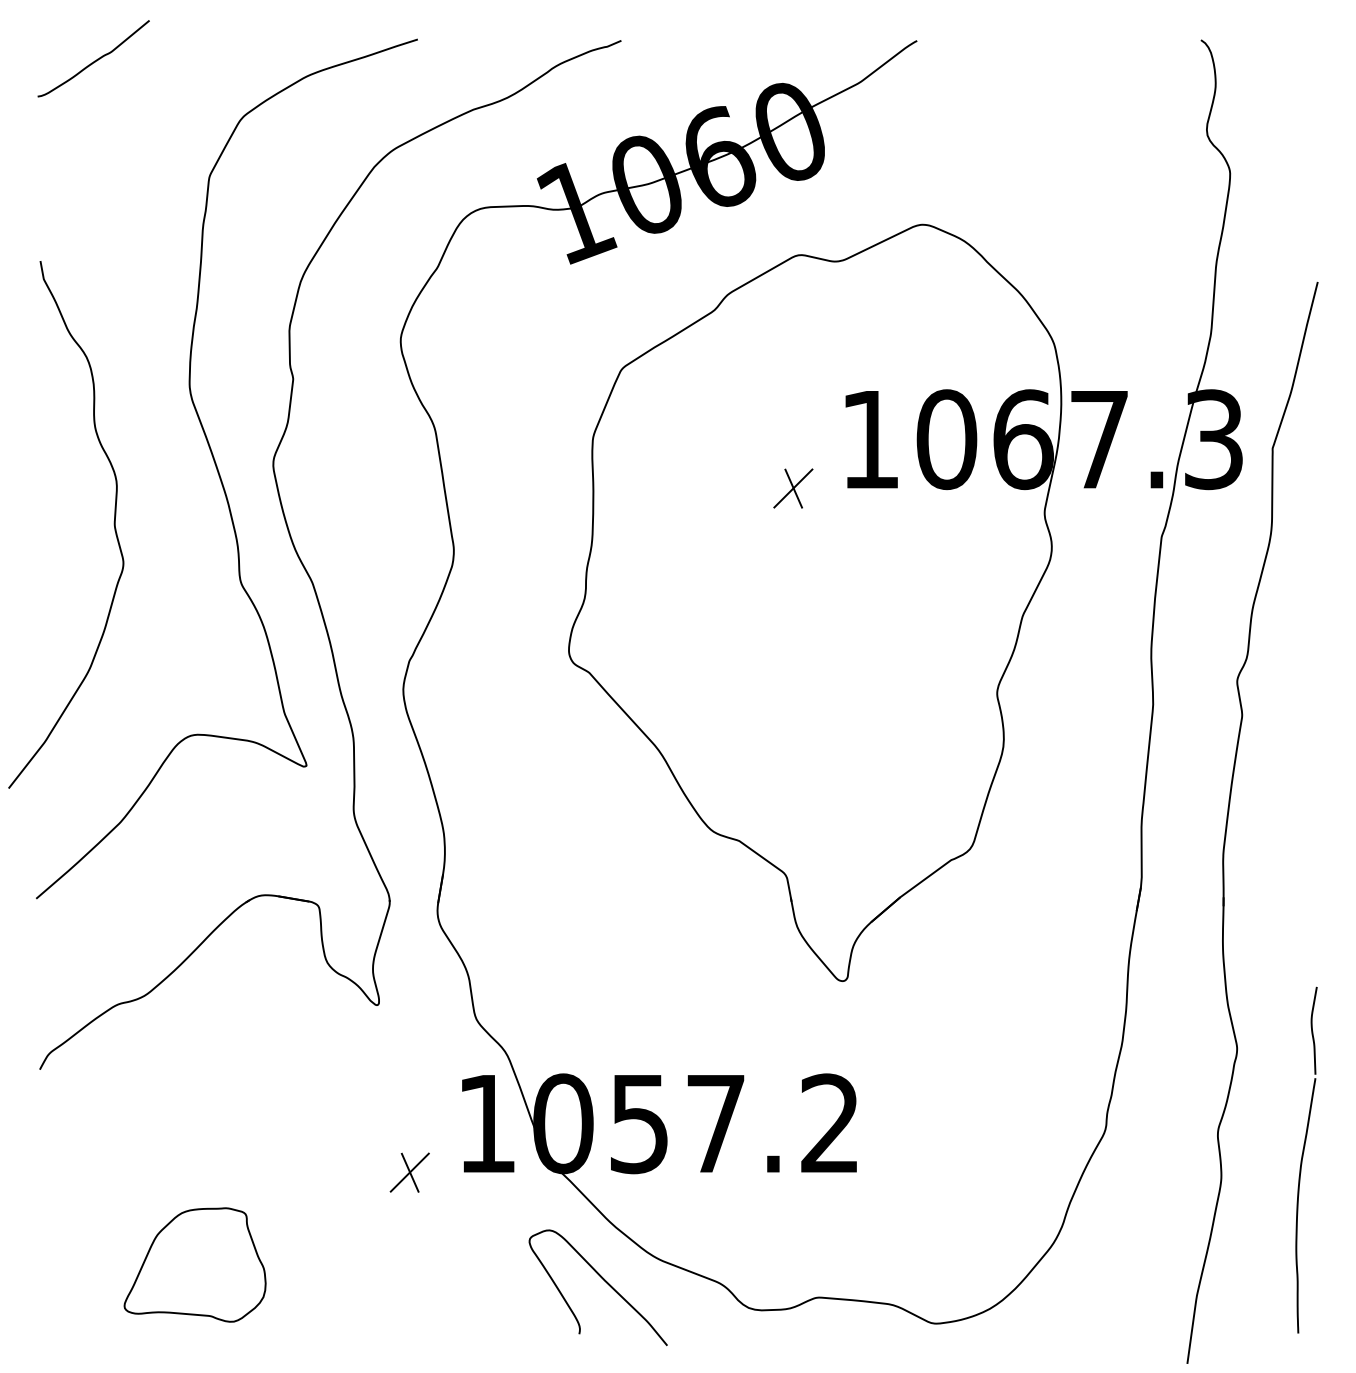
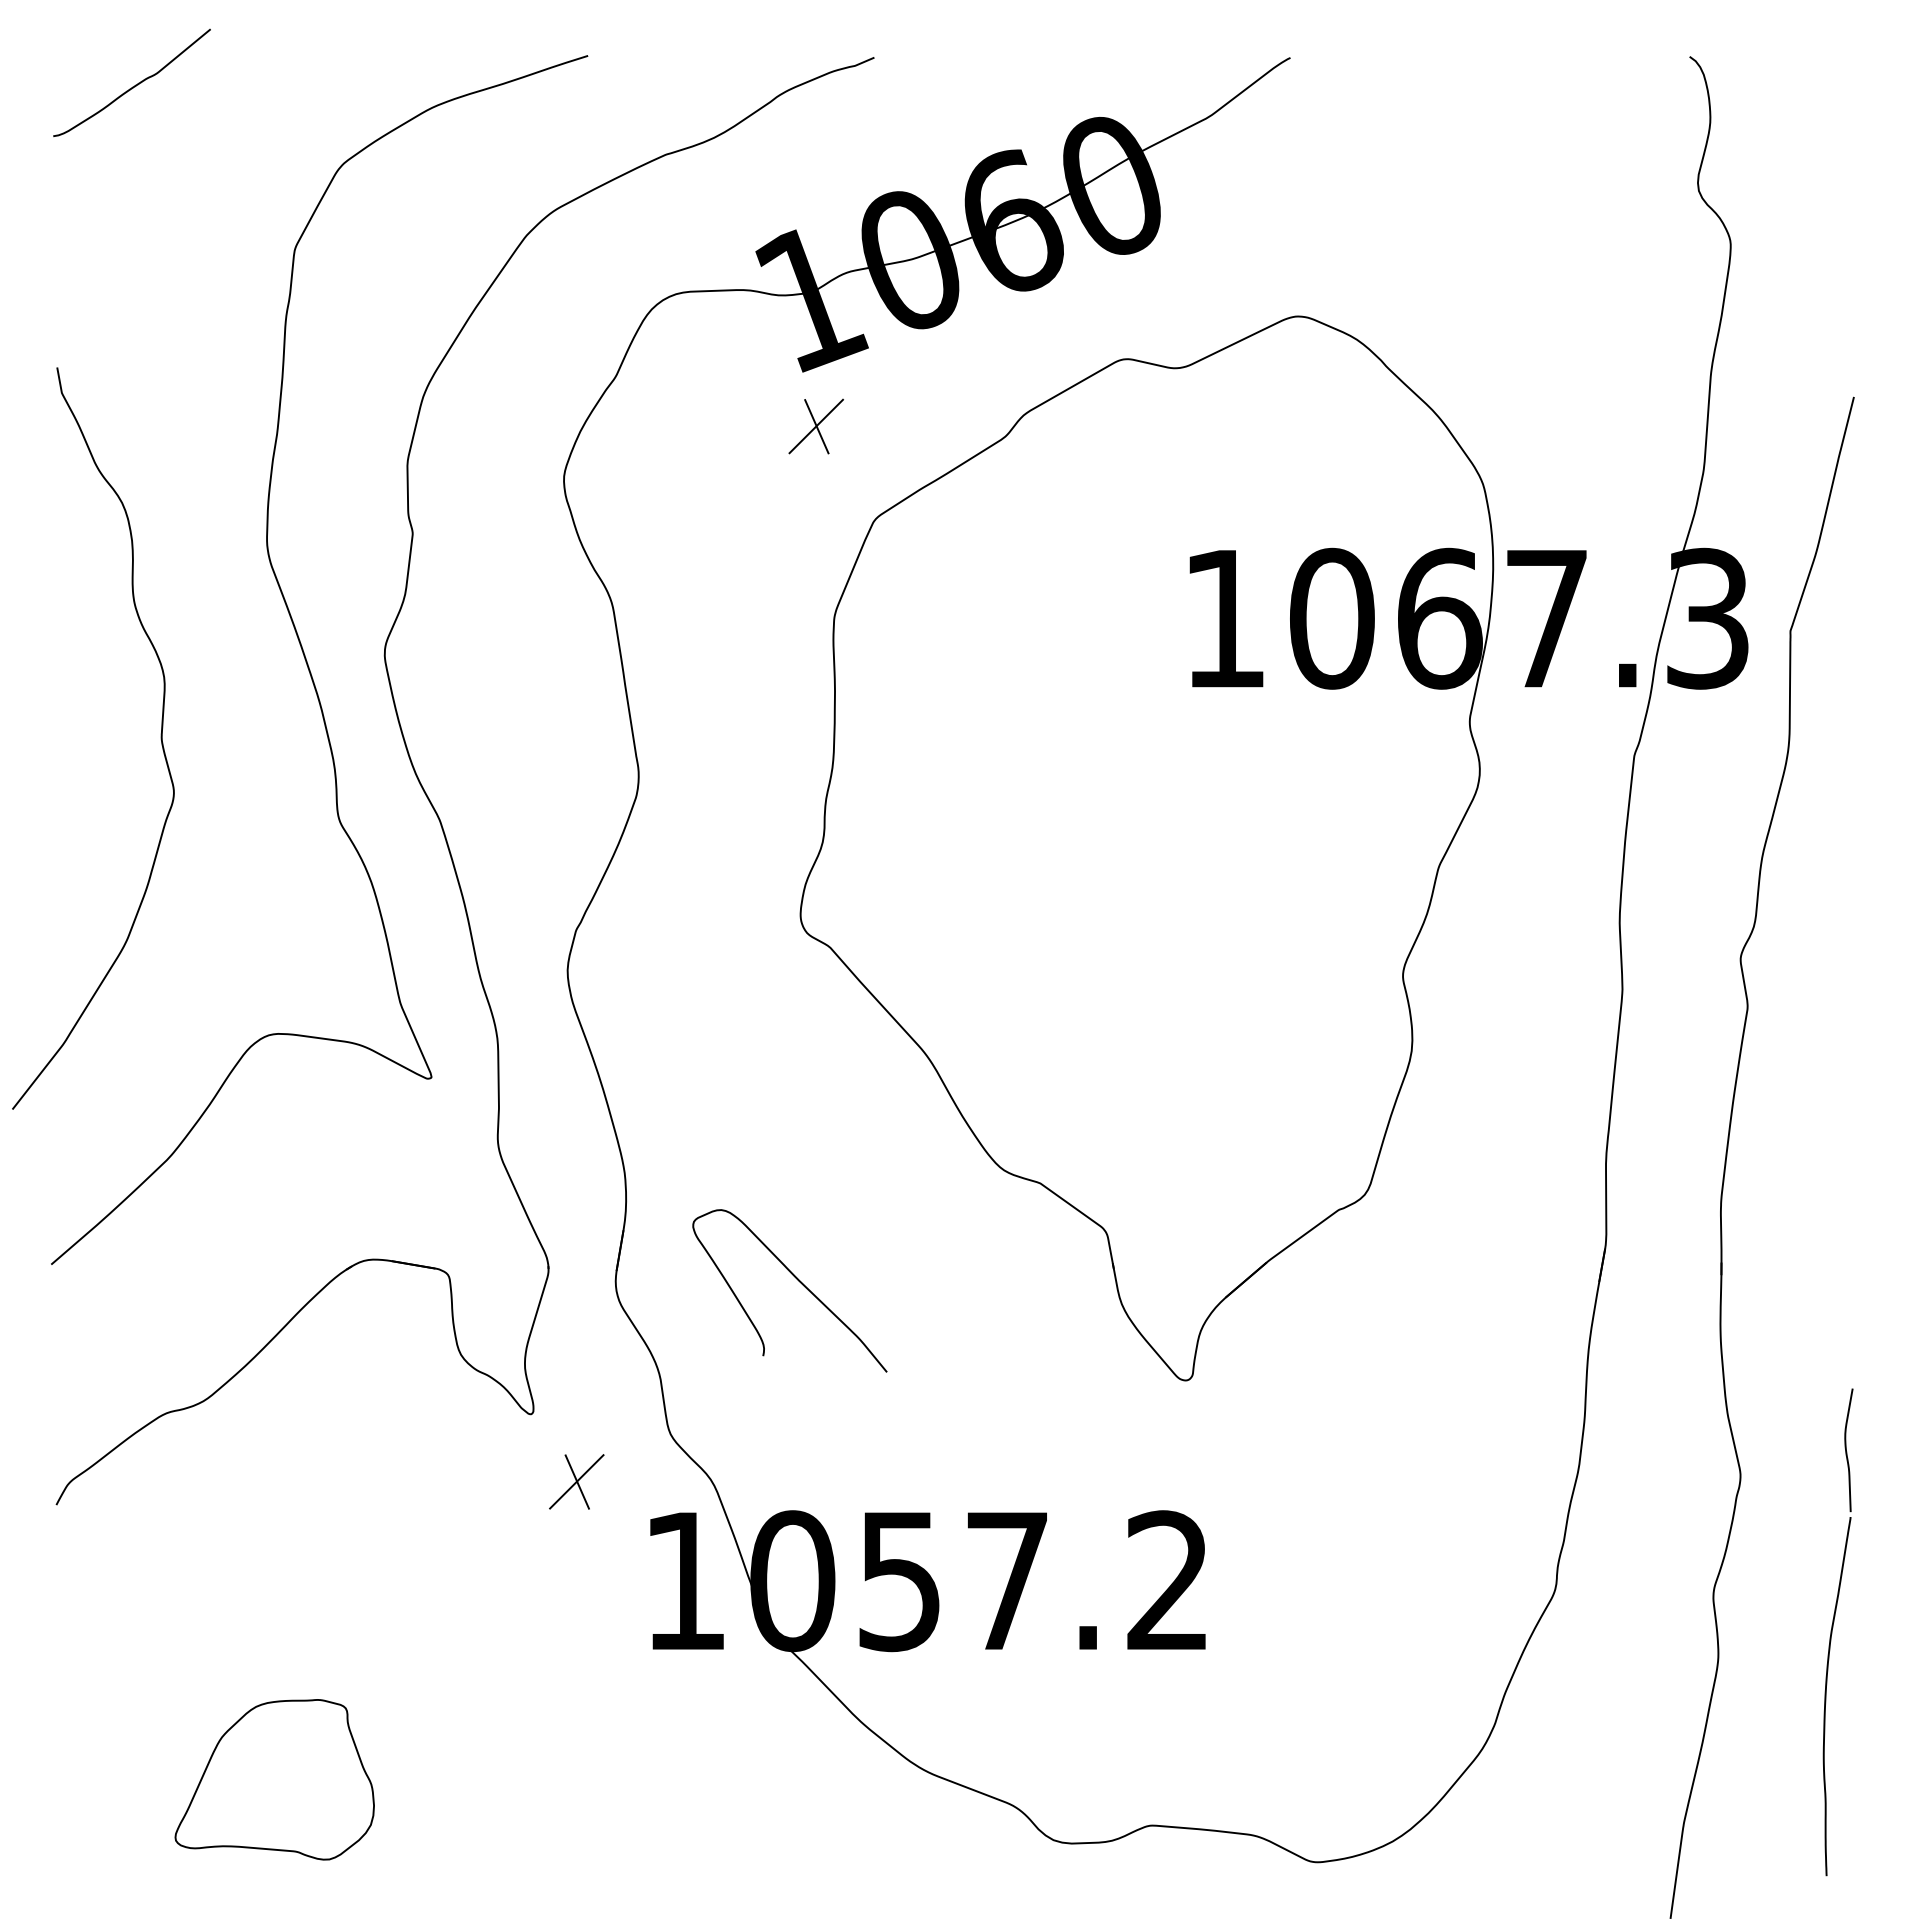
part: (792, 488) -> (815, 426), moved
part: (409, 1172) -> (576, 1481), moved
curve: (604, 1281) -> (798, 1281), moved

